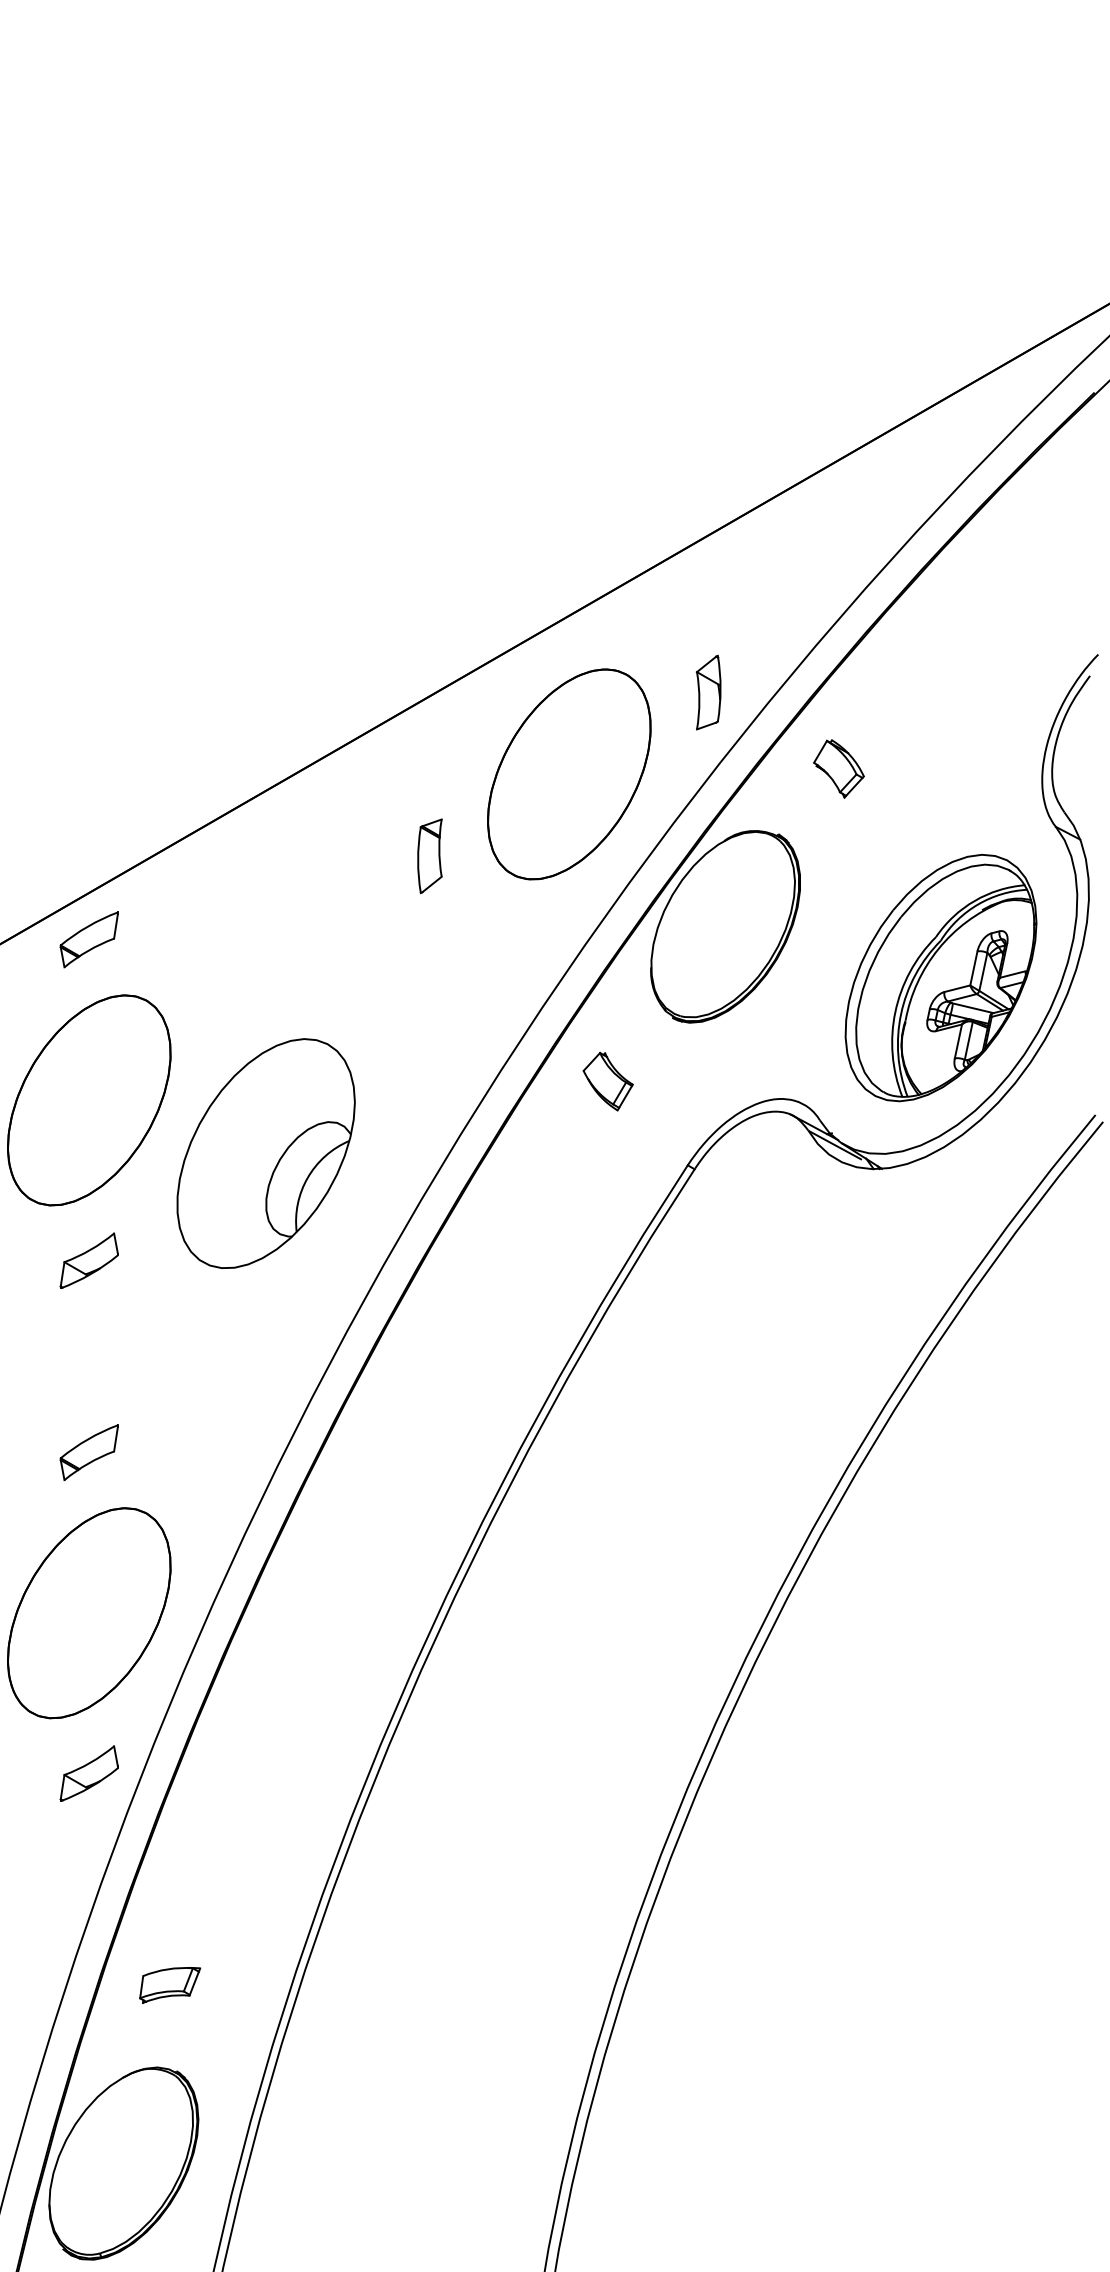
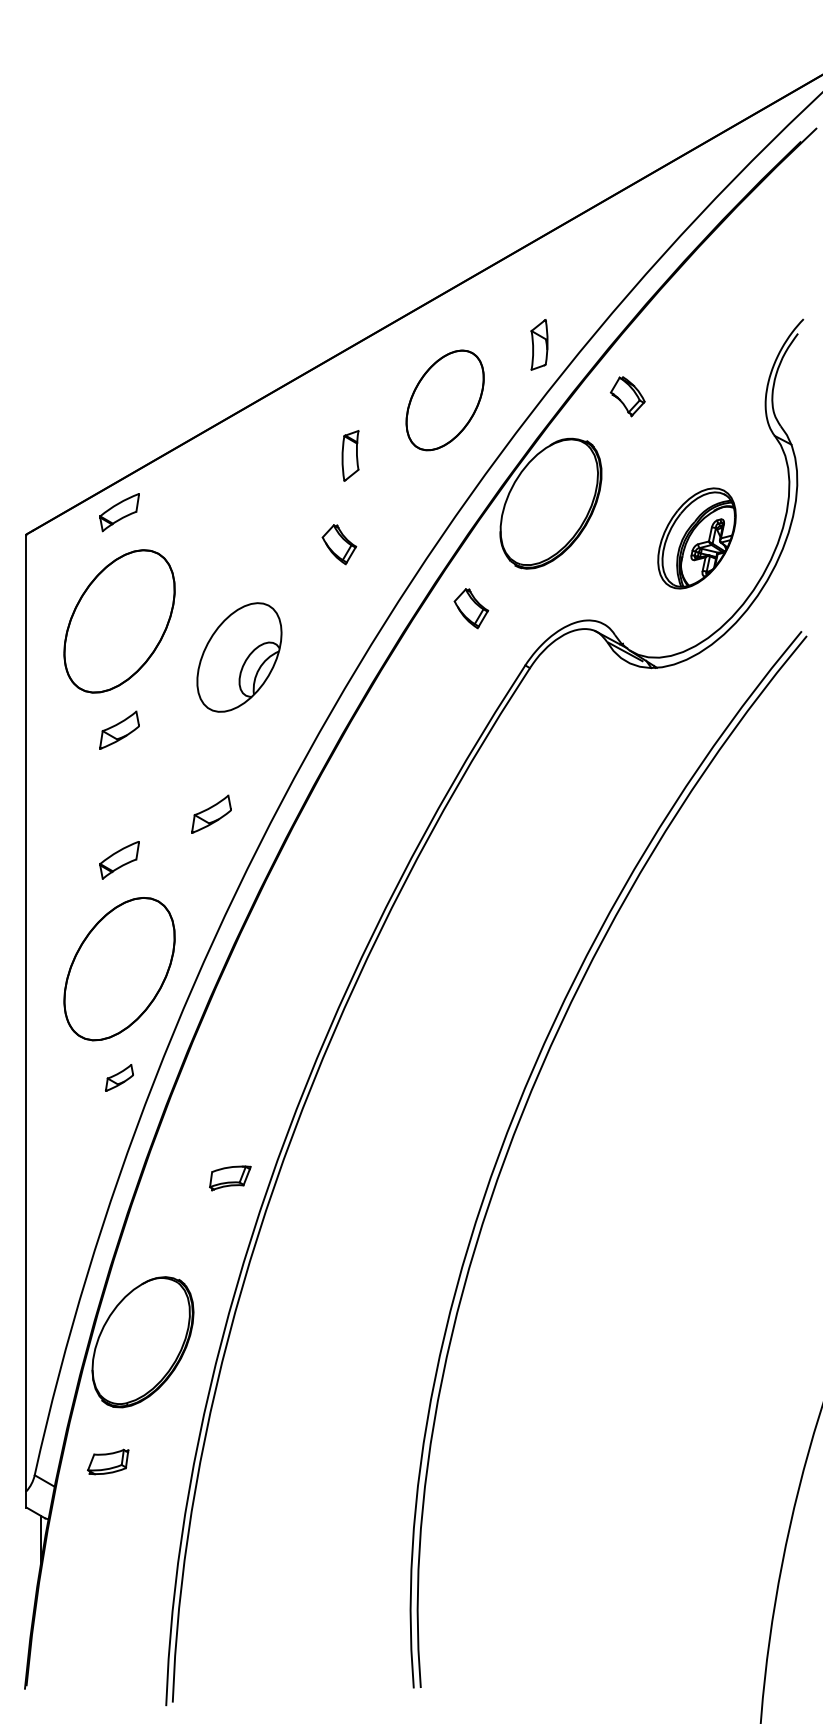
part: (570, 774) -> (445, 400), size x0.7
part: (940, 978) -> (696, 538), size x0.6
part: (413, 986) -> (339, 544), added
part: (266, 1153) -> (239, 657), size x0.7
part: (224, 1383) -> (211, 813), added
part: (89, 1773) -> (119, 1077), size x0.7
part: (170, 1985) -> (230, 1178), moved

